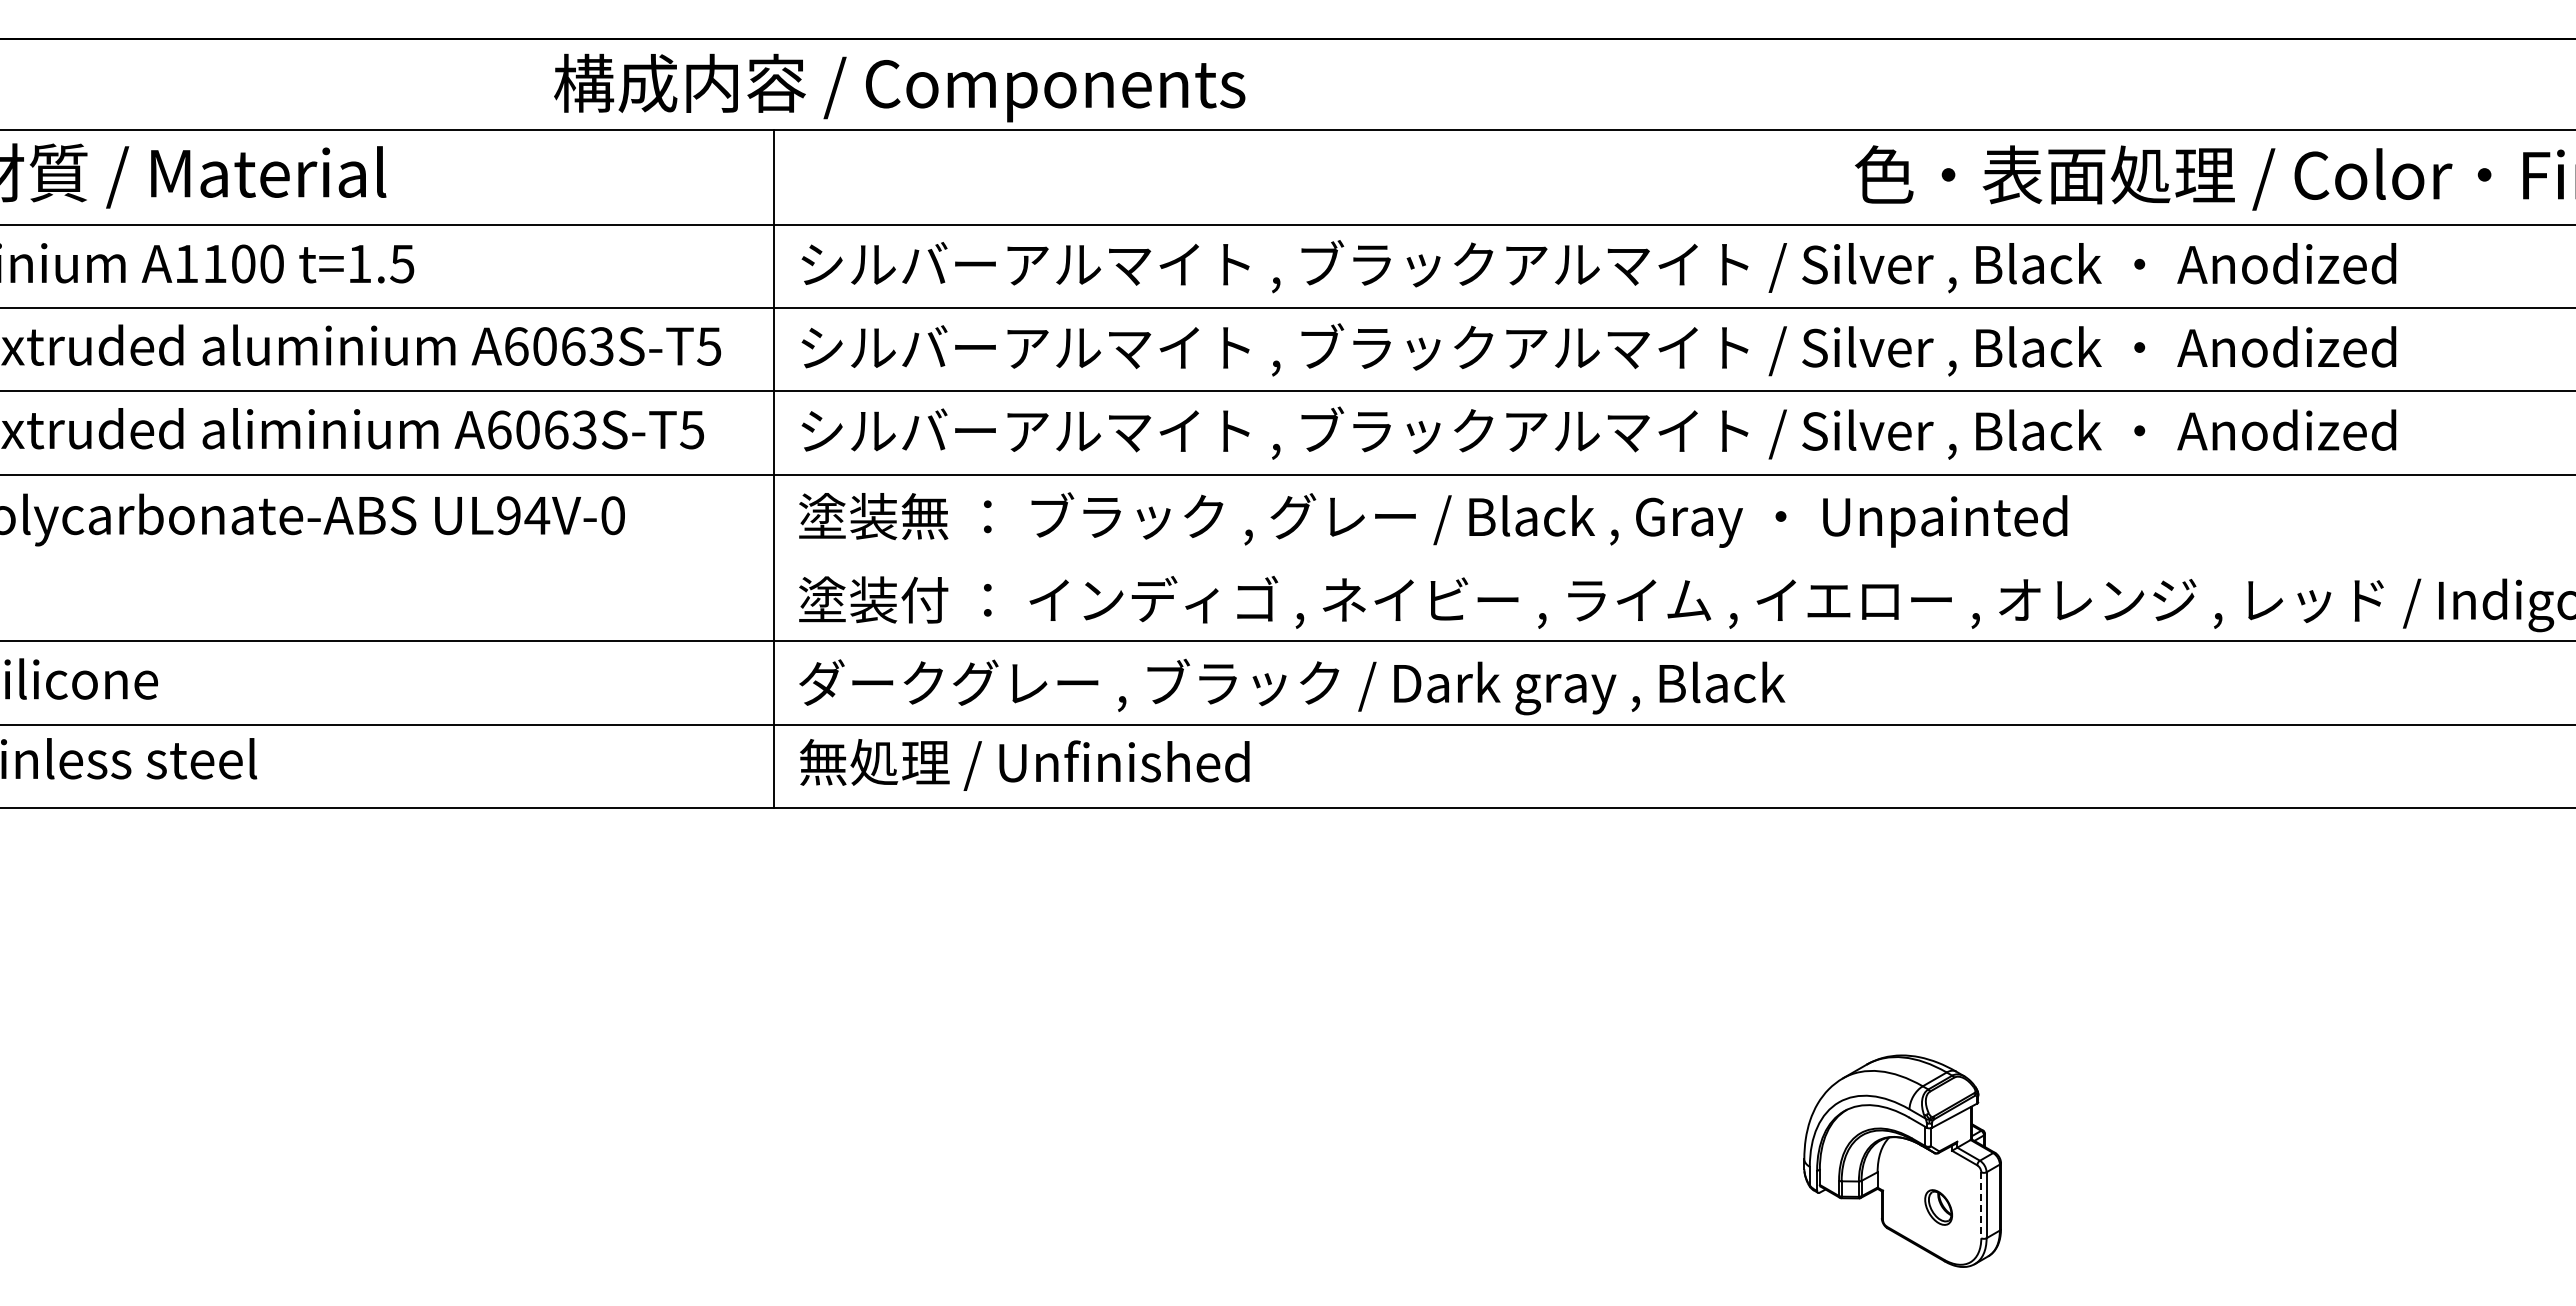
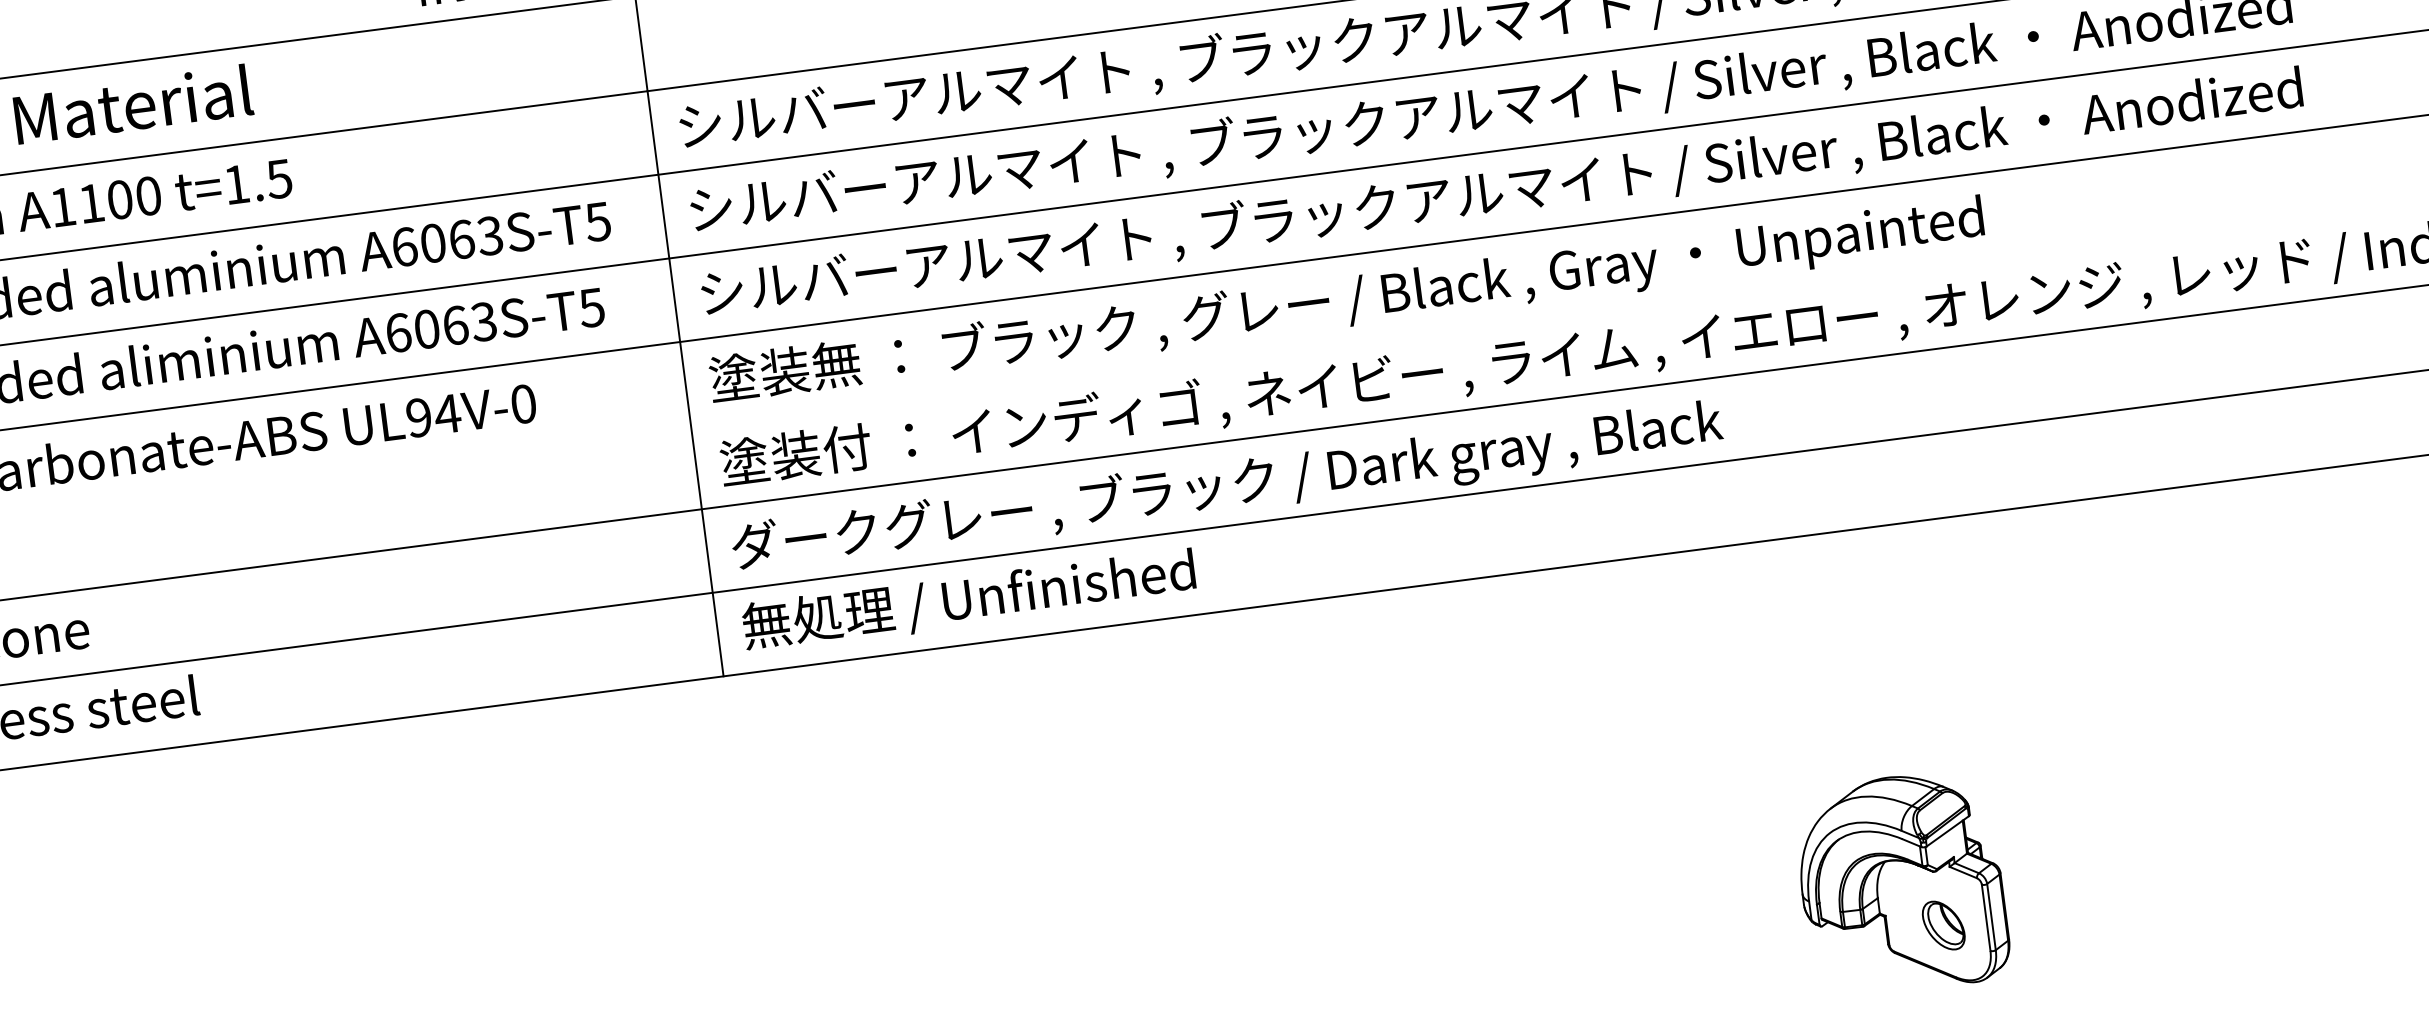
line: (1981, 1205) -> (1986, 917), dashed -> solid
part: (1938, 1207) -> (1943, 925), size x1.43

